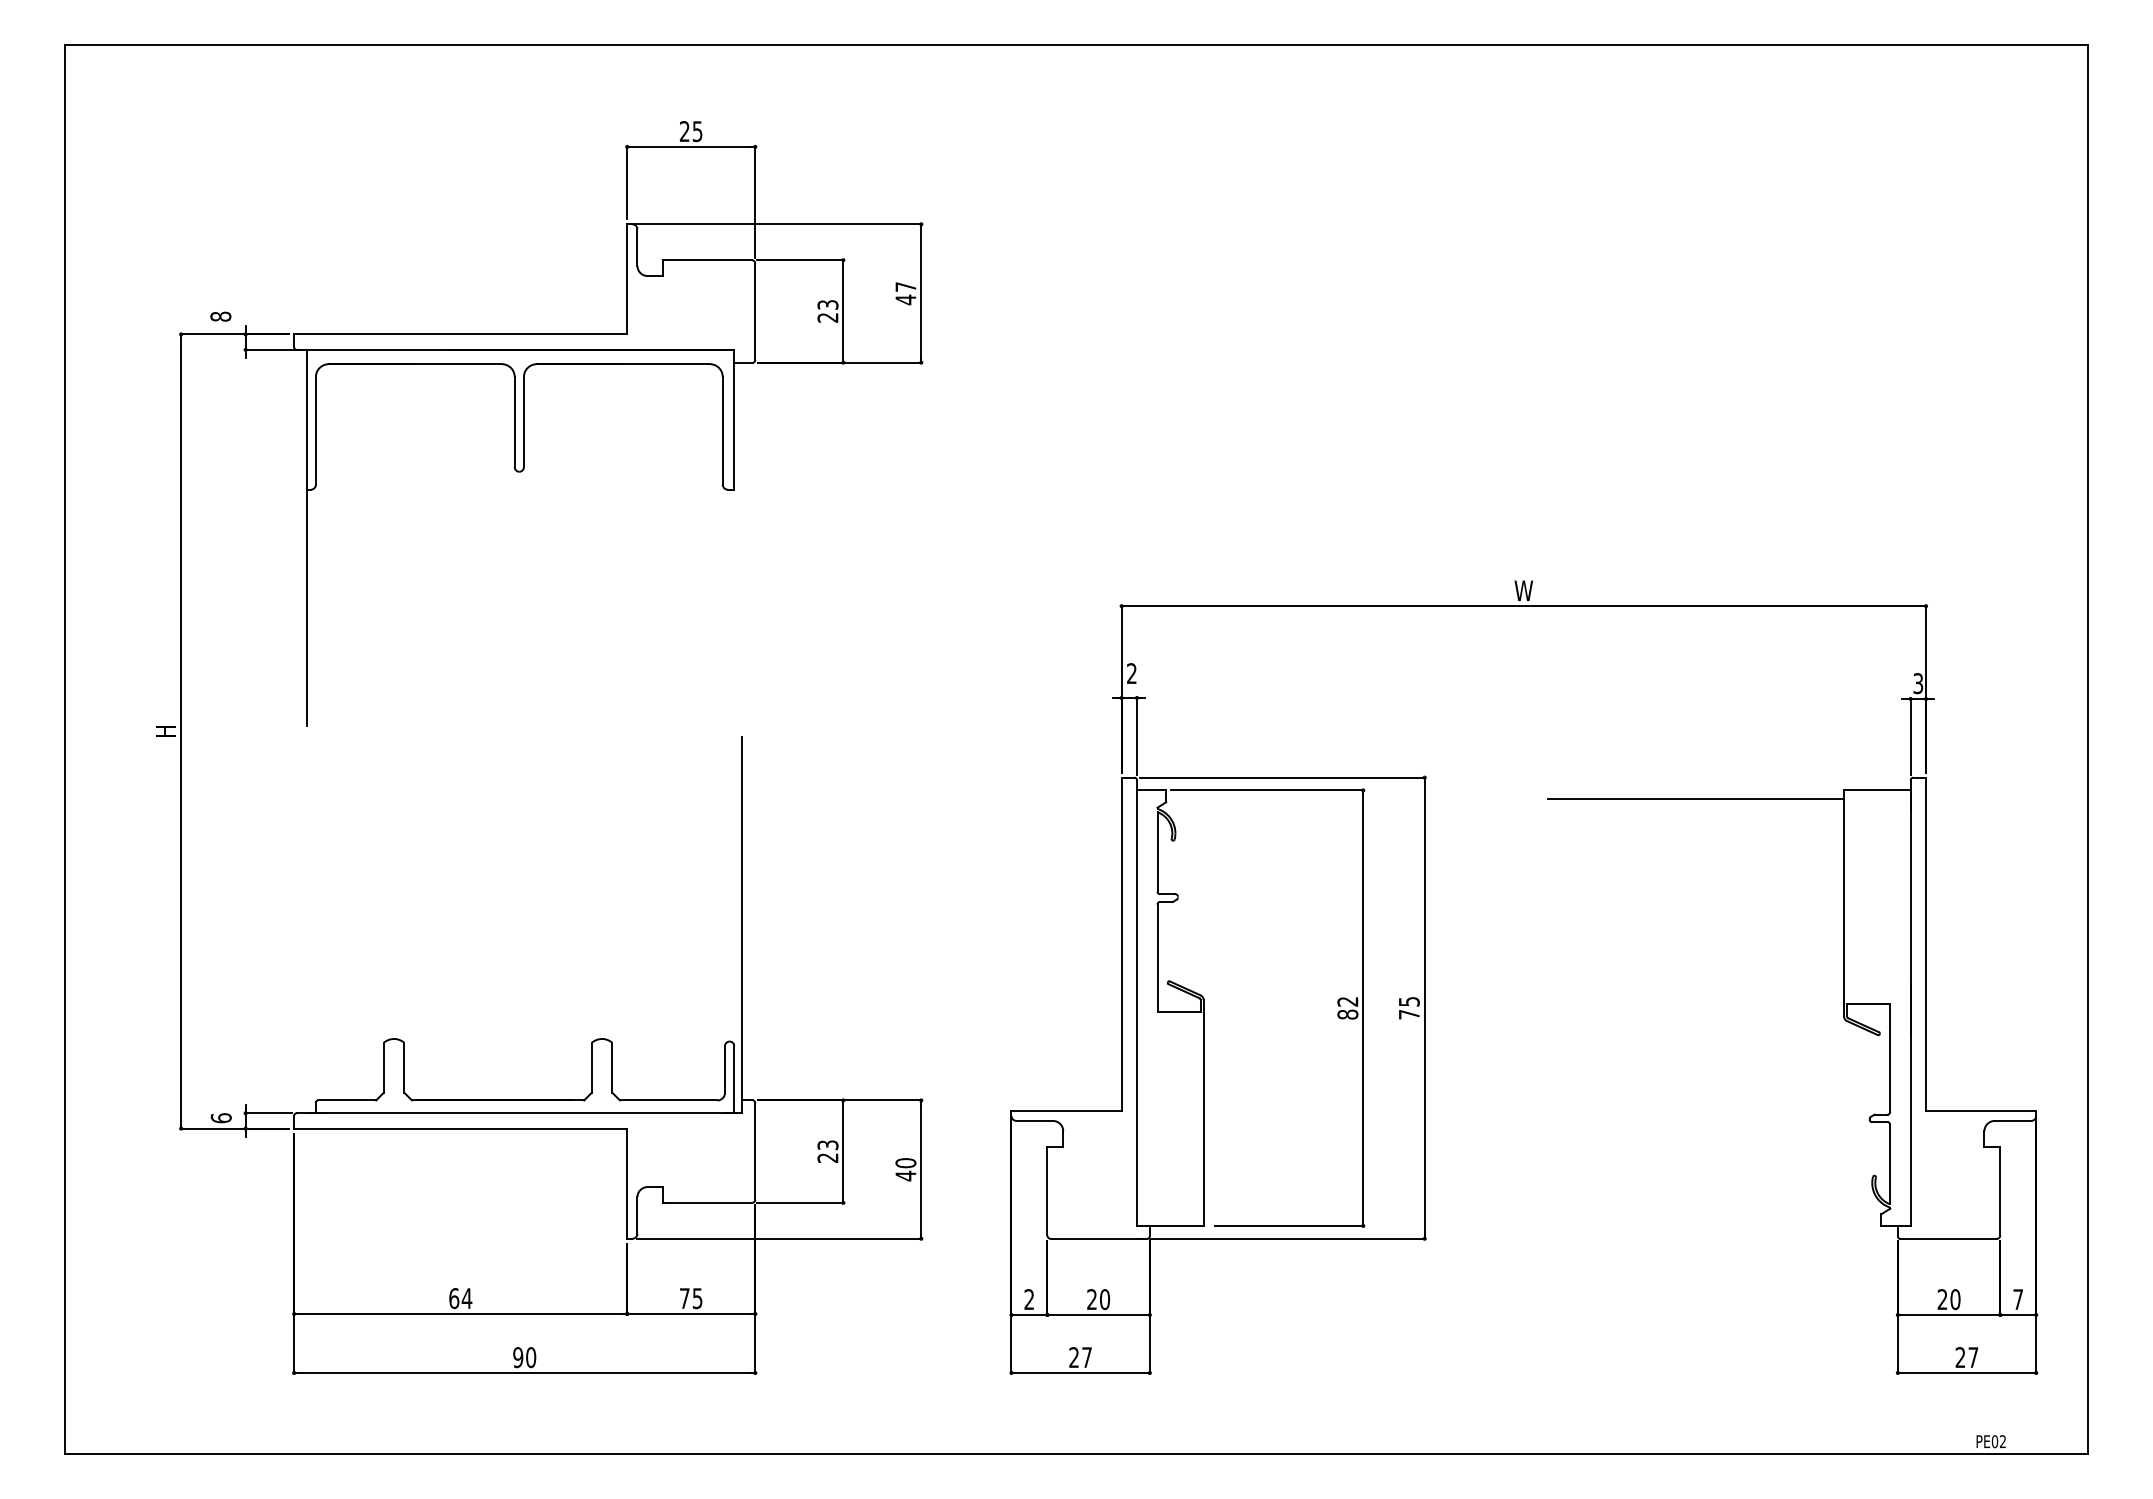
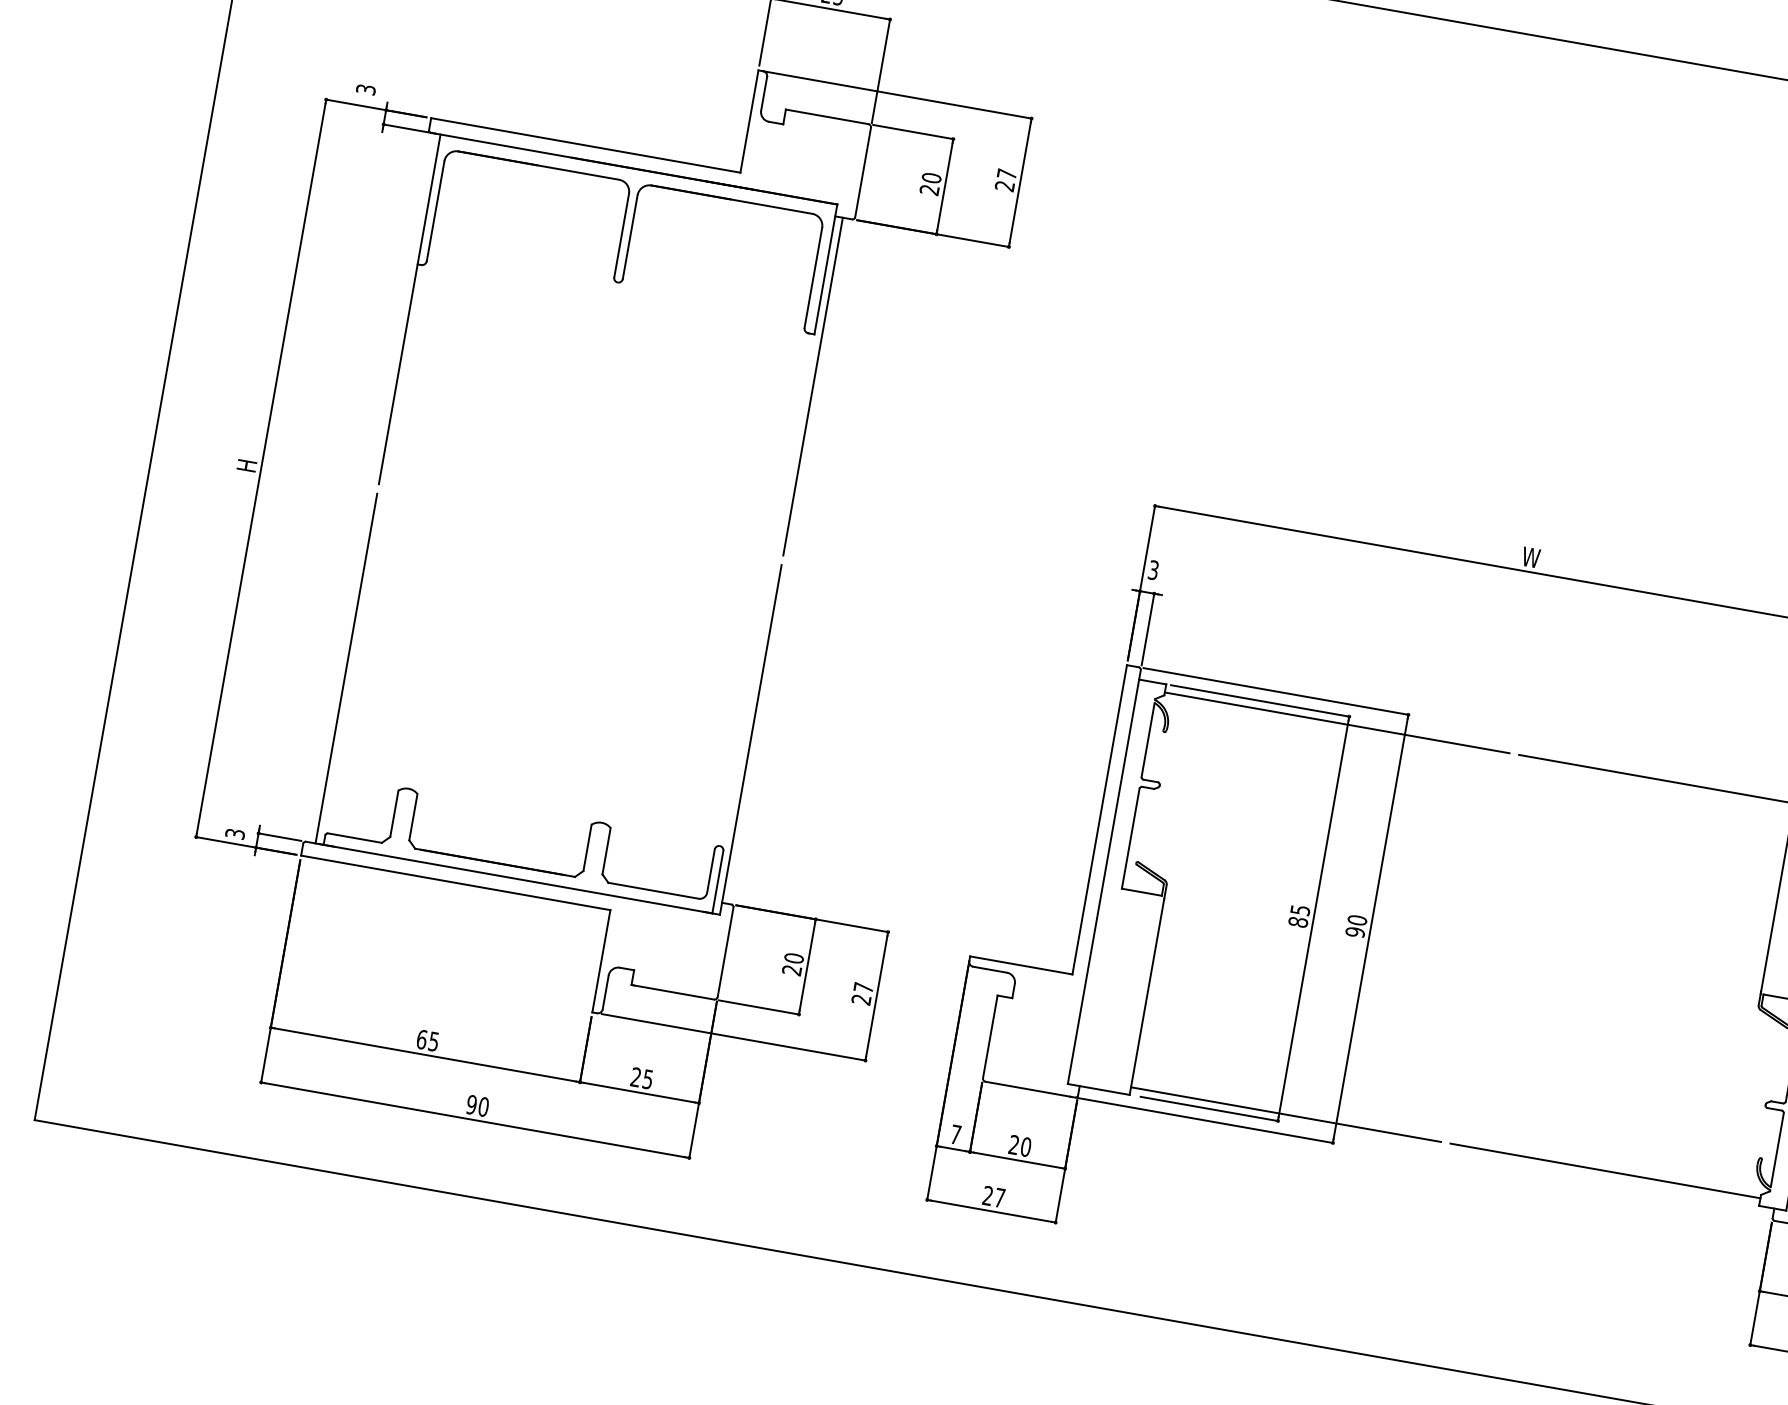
text: (905, 299) -> (1004, 185), 47 -> 27
text: (827, 304) -> (931, 177), 23 -> 20
text: (220, 316) -> (365, 89), 8 -> 3
line: (742, 544) -> (813, 386), added
text: (1131, 673) -> (1153, 570), 2 -> 3
line: (1351, 799) -> (1336, 723), added
line: (306, 924) -> (346, 668), added
text: (1347, 1001) -> (1300, 910), 82 -> 85
text: (1408, 1007) -> (1355, 925), 75 -> 90
text: (220, 1118) -> (234, 834), 6 -> 3
text: (827, 1145) -> (793, 958), 23 -> 20
text: (905, 1169) -> (862, 993), 40 -> 27
line: (1370, 1217) -> (1286, 1114), added
line: (1714, 1217) -> (1605, 1170), added
text: (466, 1298) -> (433, 1041), 64 -> 65
text: (684, 1298) -> (635, 1077), 75 -> 25
text: (1029, 1299) -> (955, 1134), 2 -> 7

